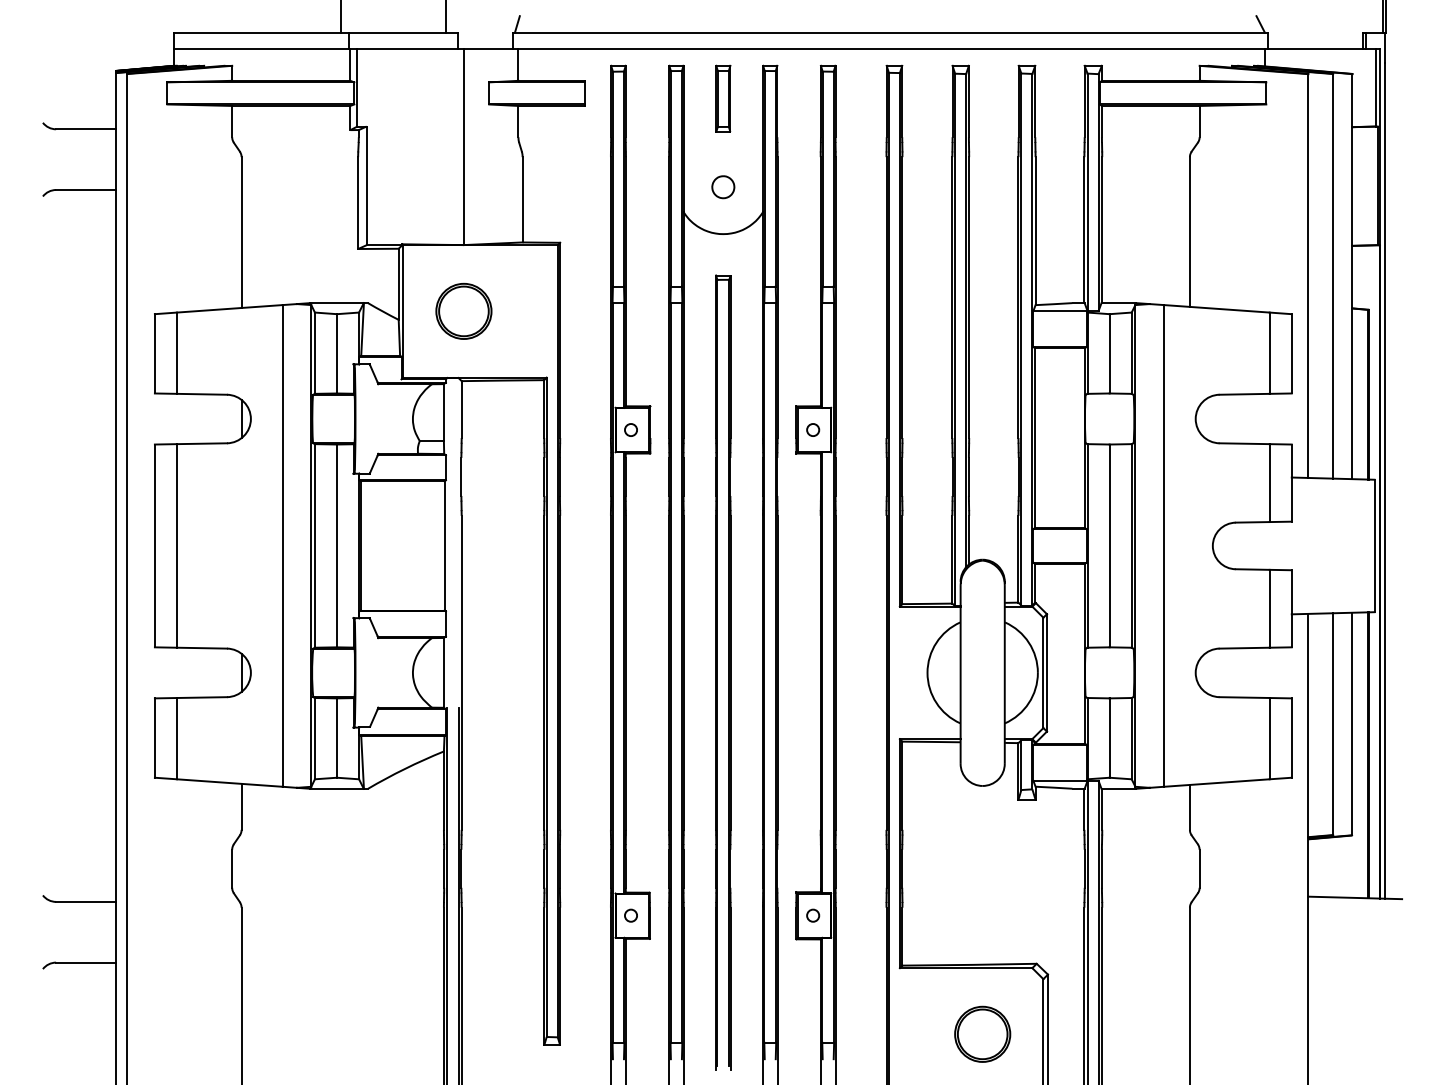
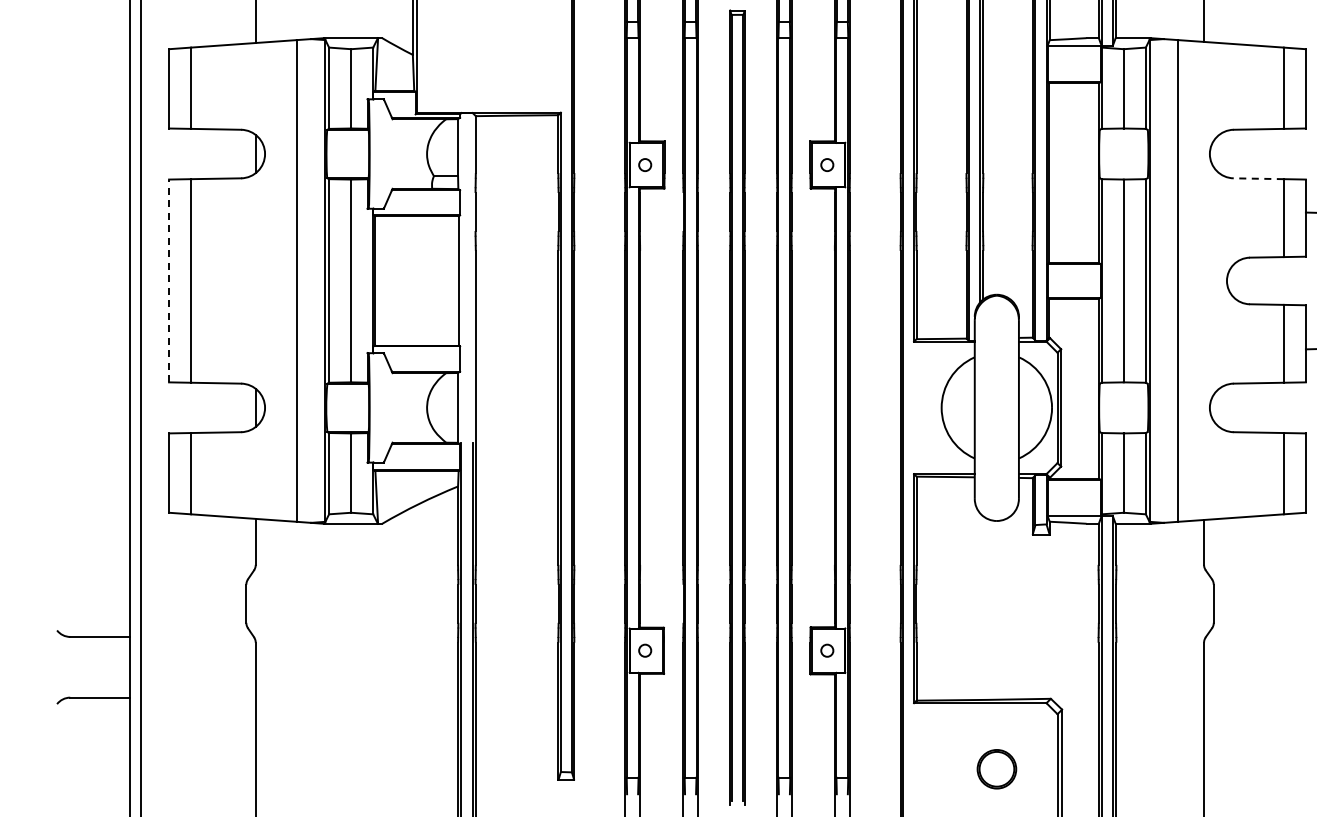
part: (463, 310) -> (477, 45), removed
line: (1244, 443) -> (1258, 178), solid -> dashed
line: (154, 545) -> (168, 280), solid -> dashed
part: (982, 1033) -> (996, 768), size x0.7

